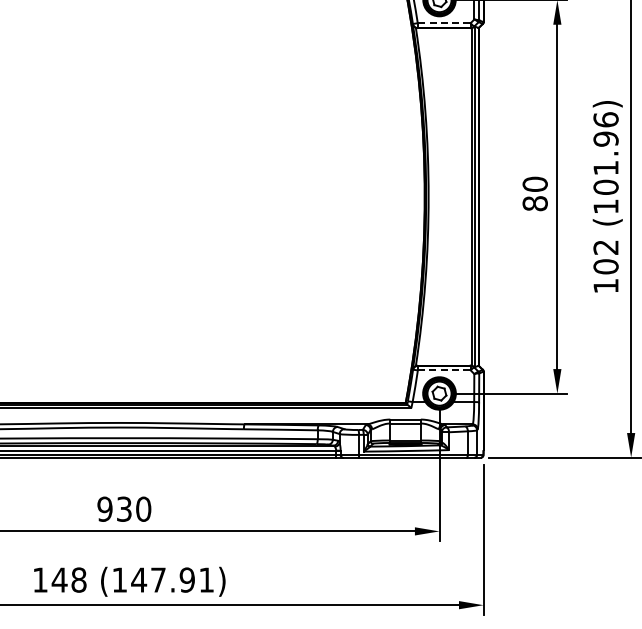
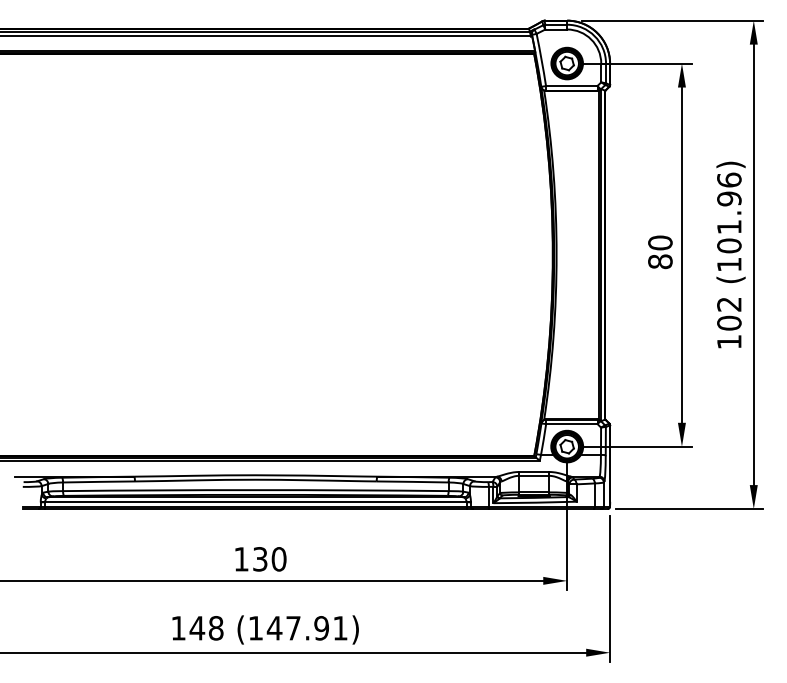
line: (443, 23) -> (571, 86), dashed -> solid
line: (443, 370) -> (571, 424), dashed -> solid
text: (105, 509) -> (241, 559), 930 -> 130

